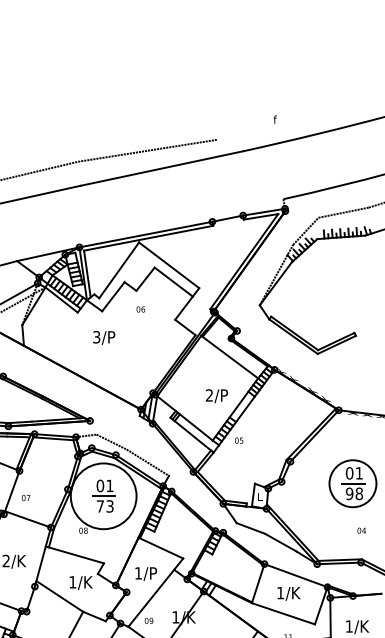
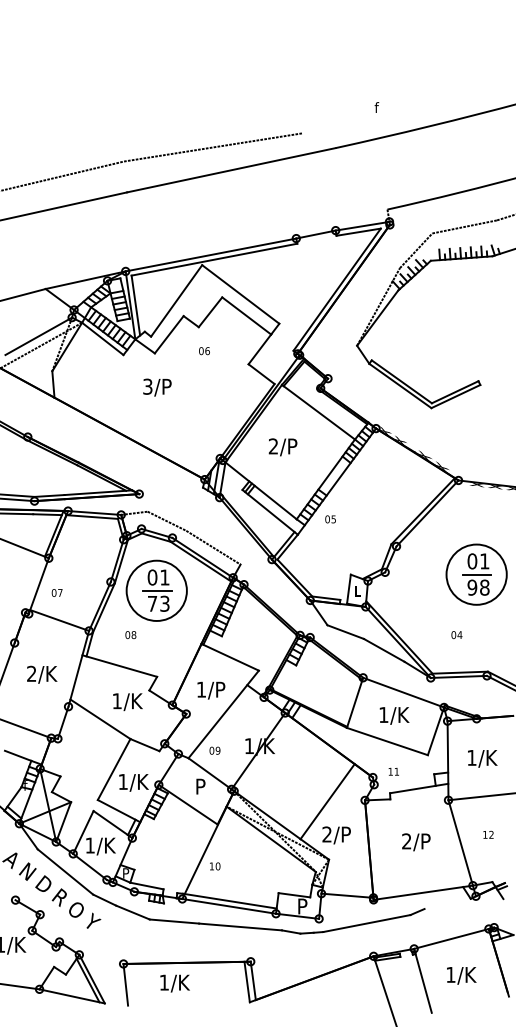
text: (216, 396) -> (282, 447), moved
circle: (103, 496) -> (156, 590), size x0.71
text: (361, 530) -> (456, 634), moved

